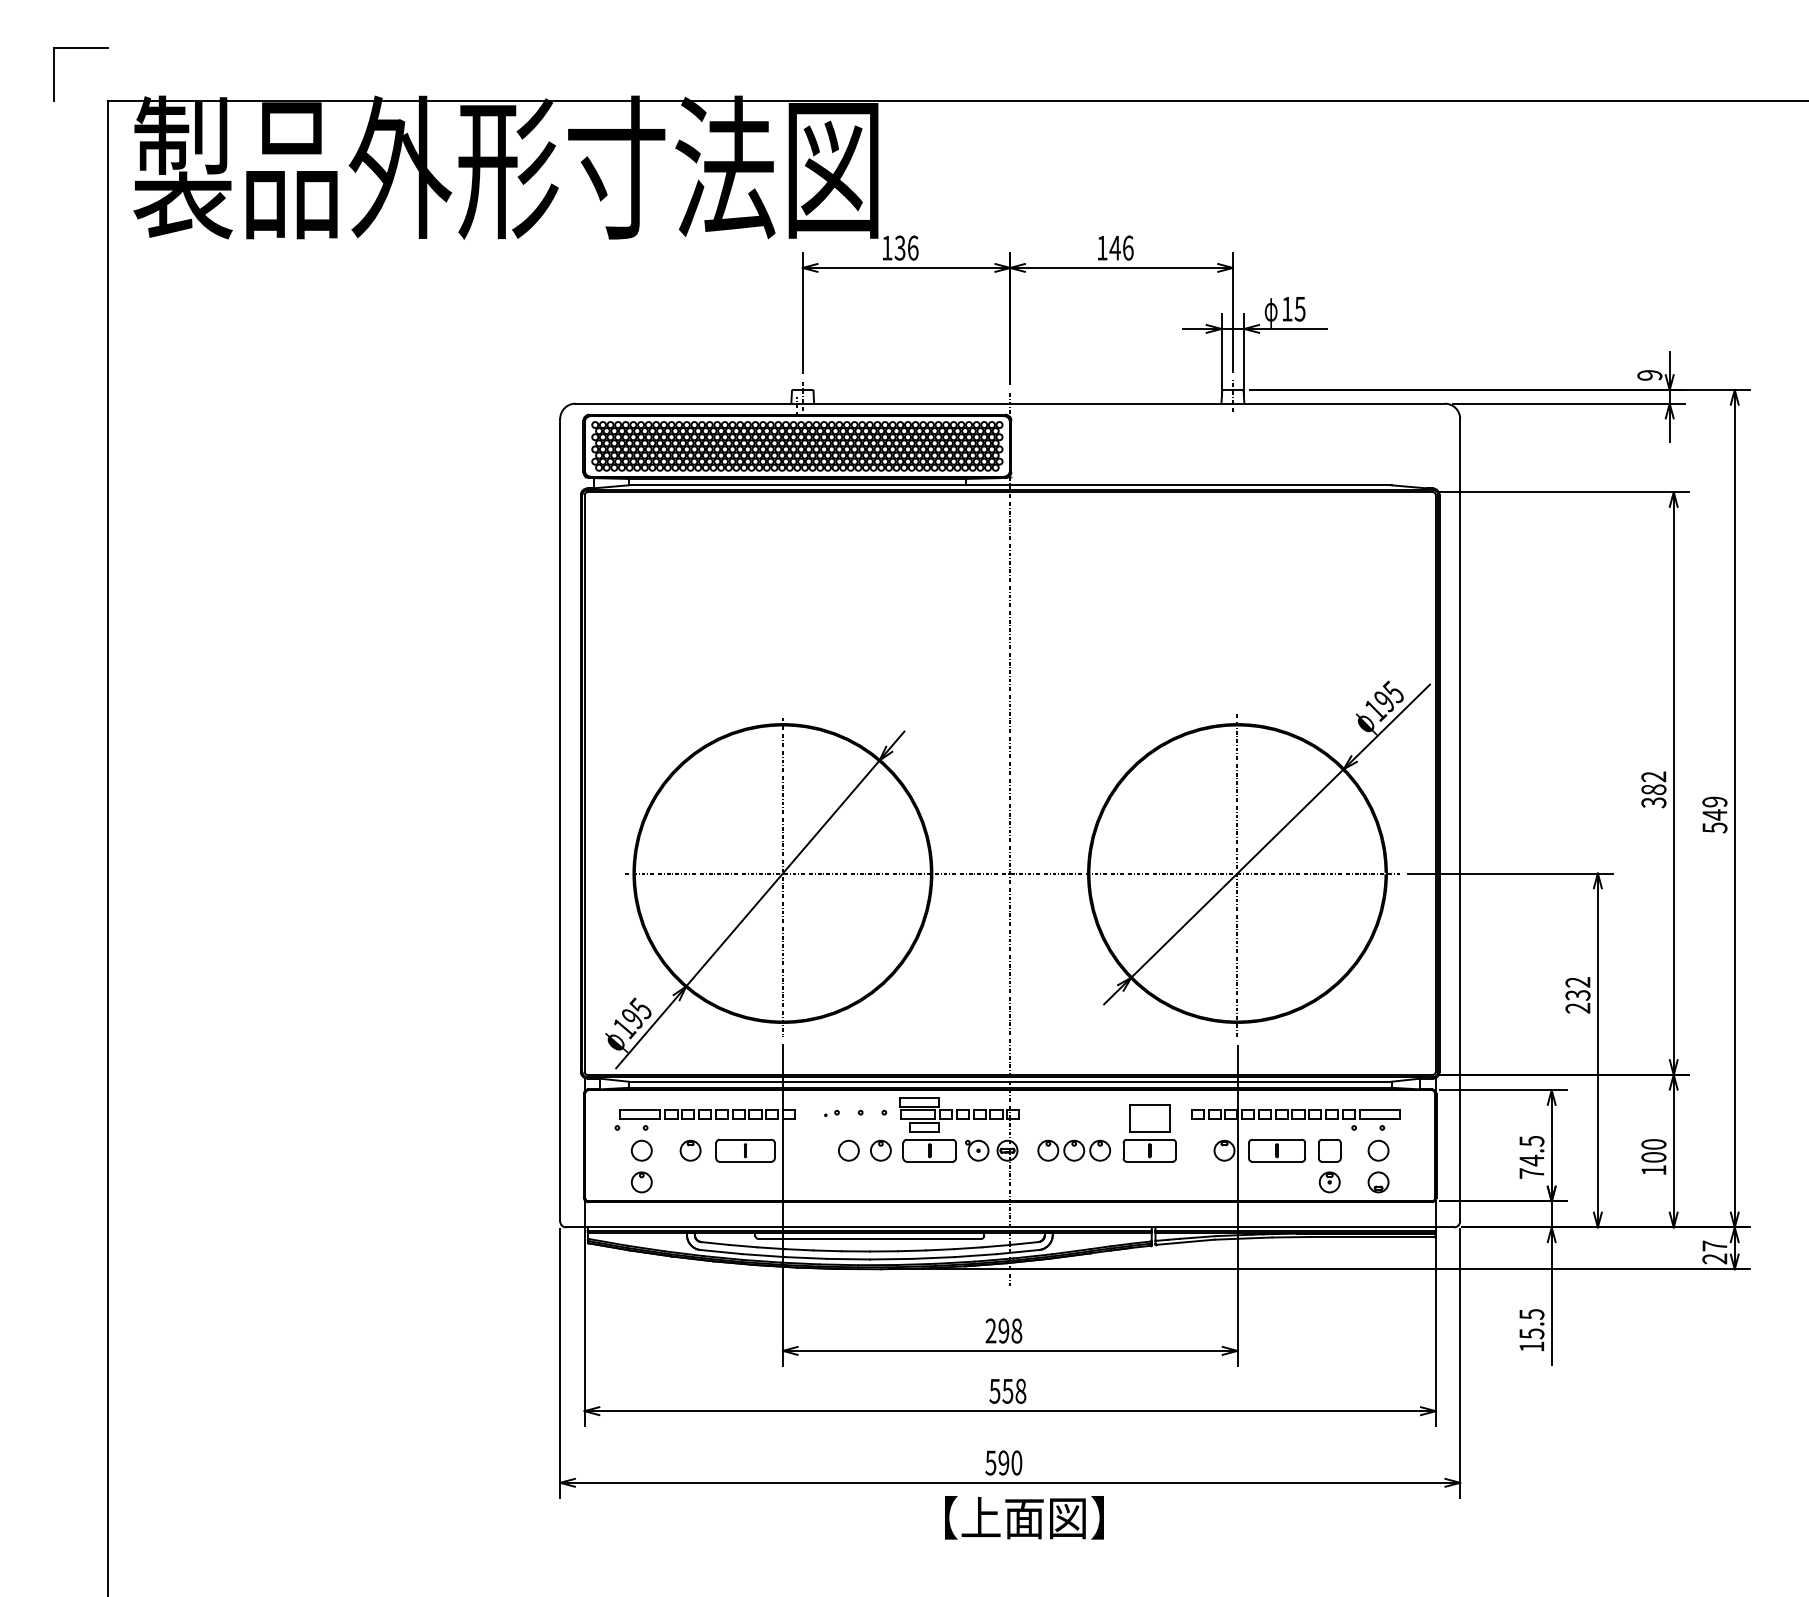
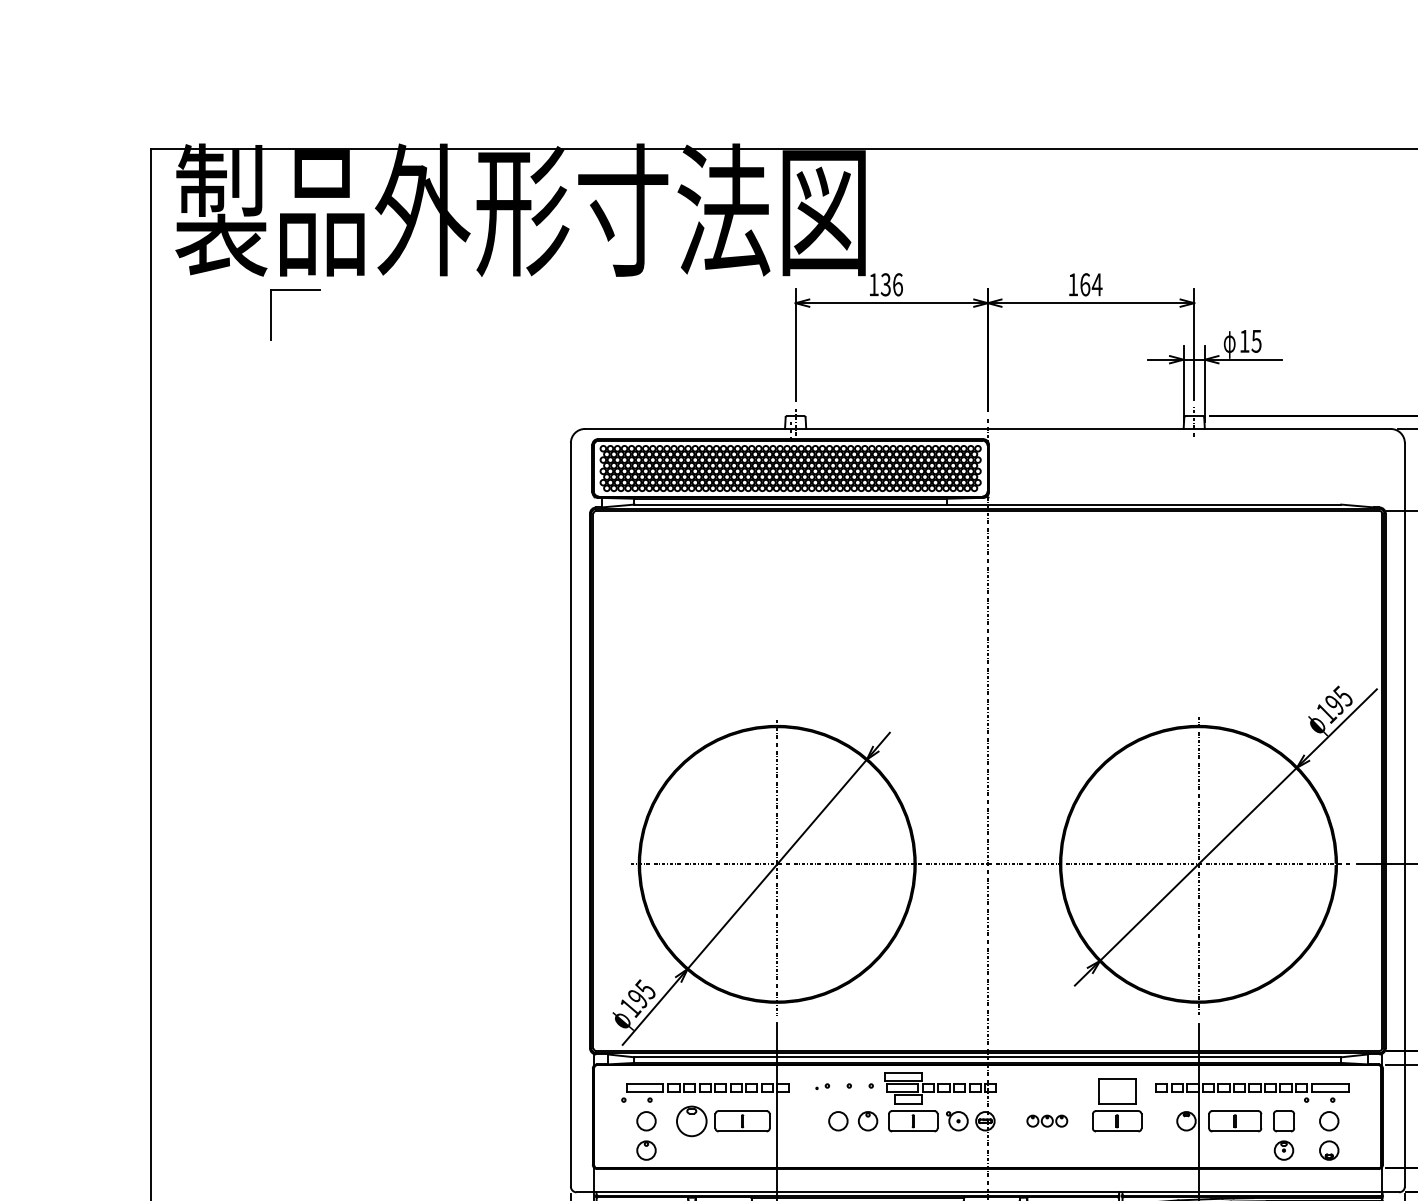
part: (80, 48) -> (294, 290), moved
text: (1121, 247) -> (1091, 284), 146 -> 164
part: (690, 1150) -> (691, 1121), size x1.6
part: (1074, 1150) -> (1047, 1121), size x0.6

